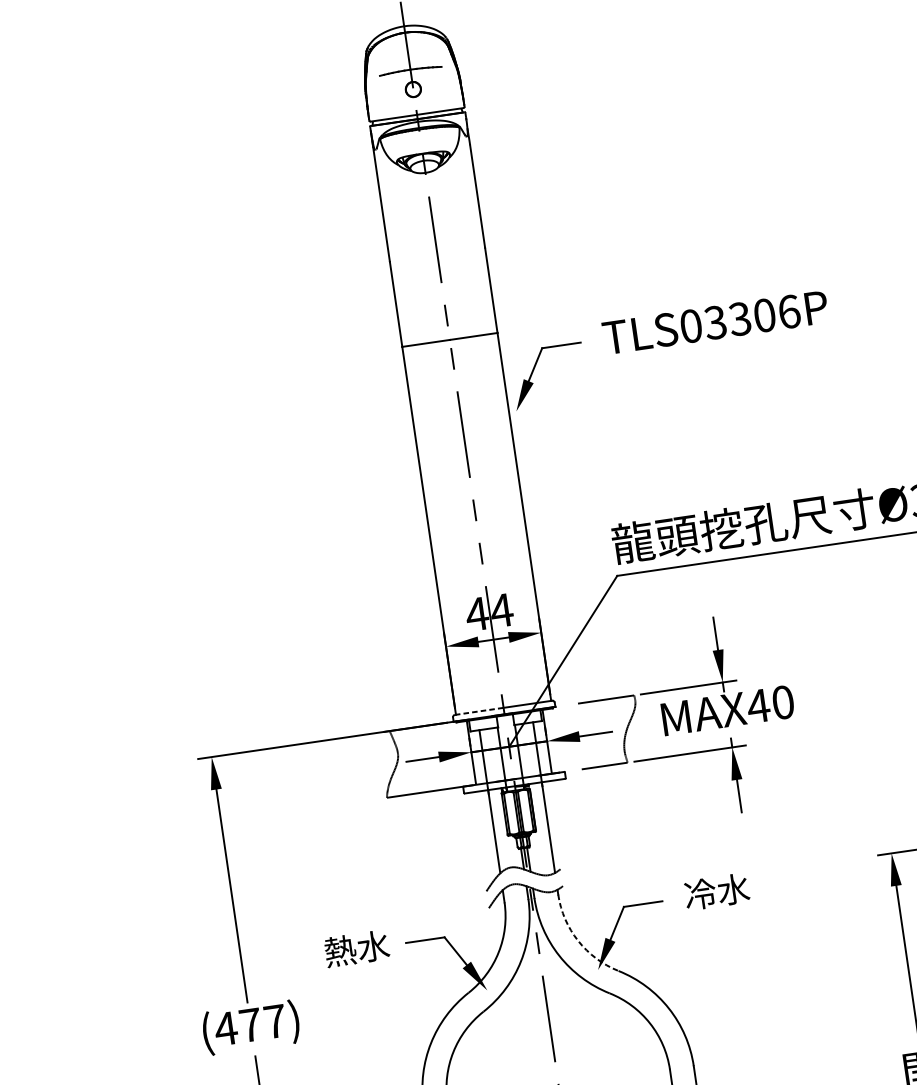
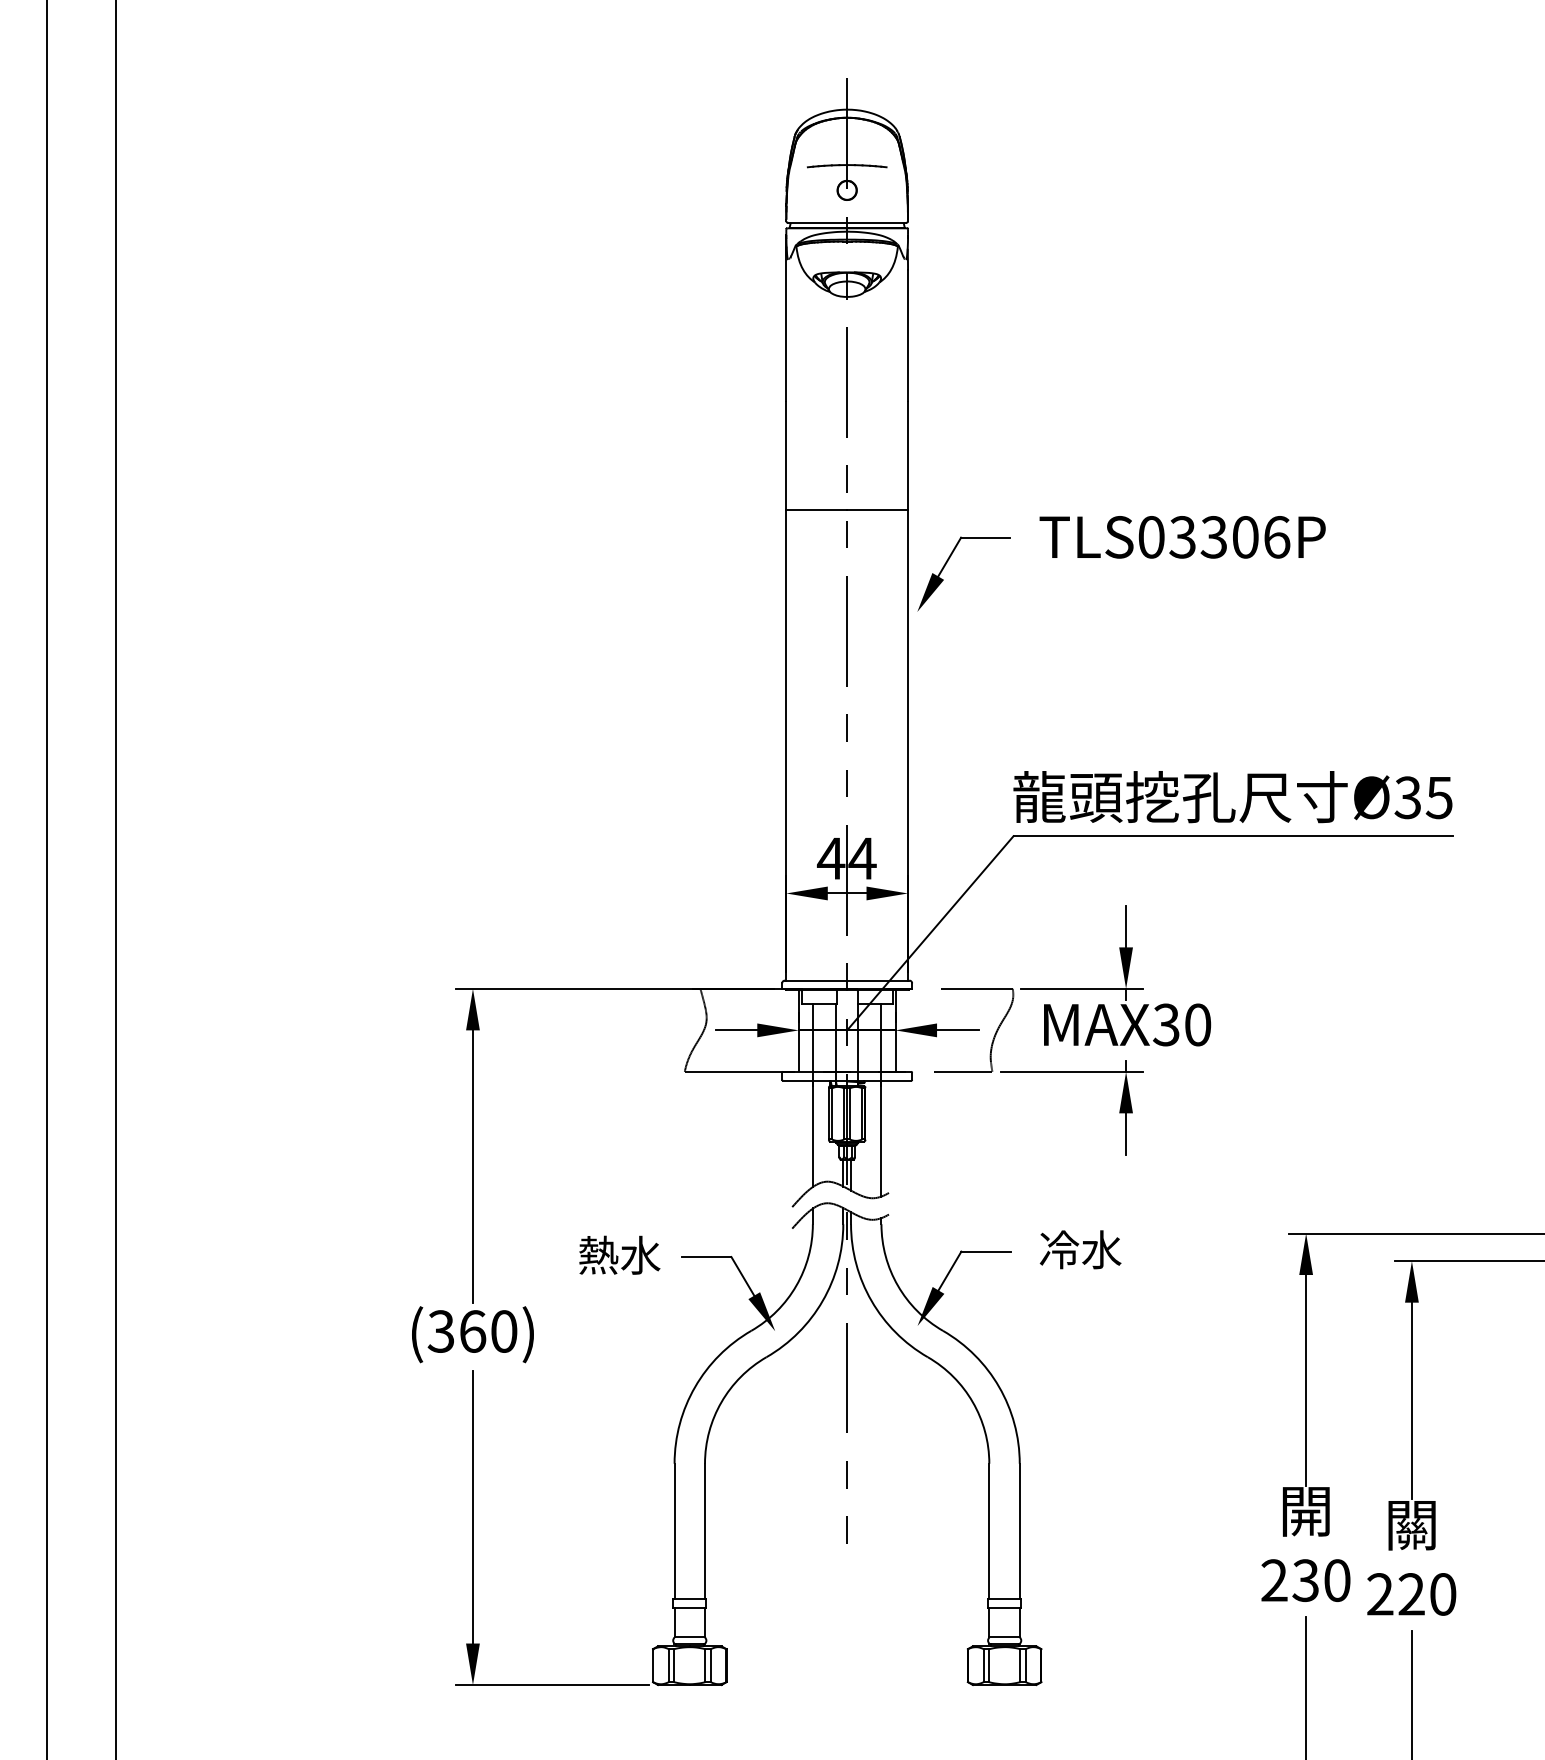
text: (758, 705) -> (1166, 1024), MAX40 -> MAX30
line: (479, 711) -> (816, 980), dashed -> solid
arc: (577, 940) -> (897, 1285), dashed -> solid
text: (250, 1025) -> (472, 1331), (477) -> (360)

